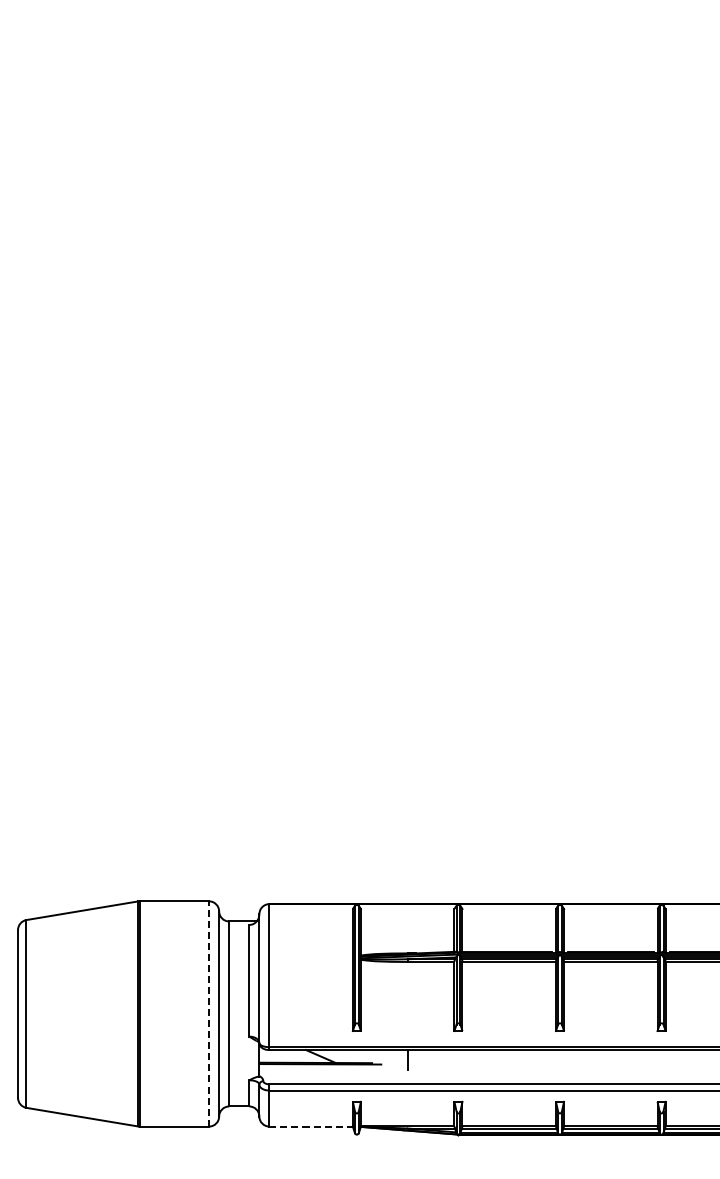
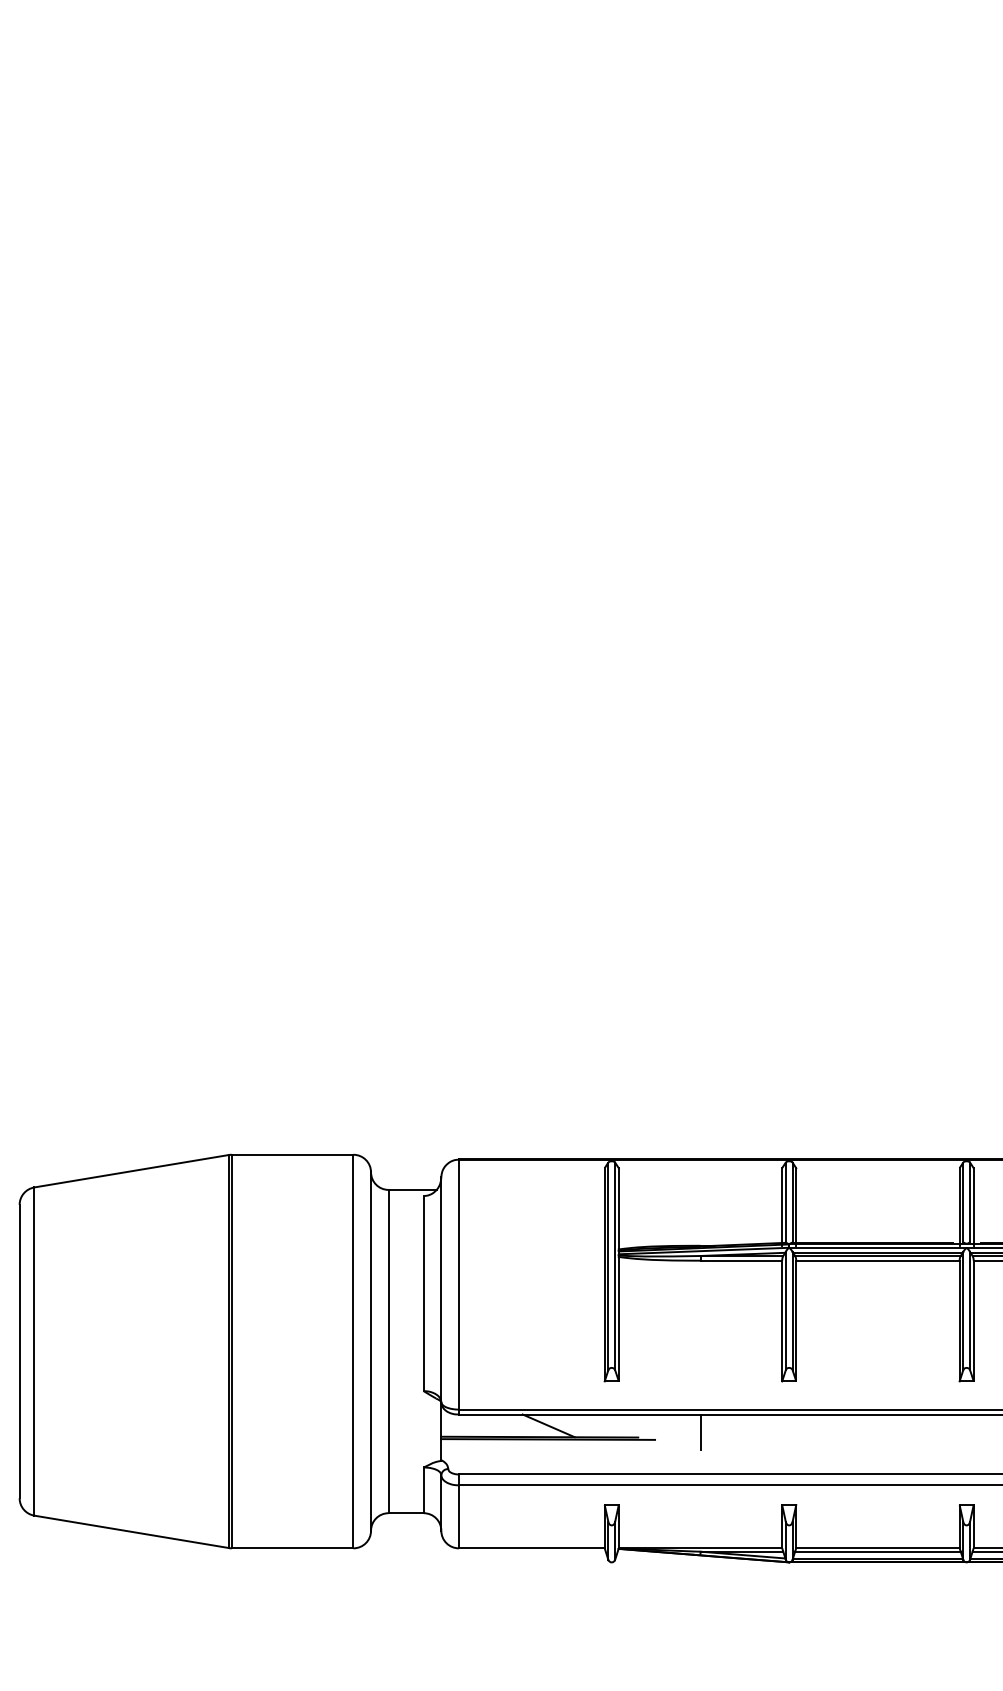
line: (209, 1013) -> (354, 1350), dashed -> solid
line: (311, 1126) -> (532, 1548), dashed -> solid

